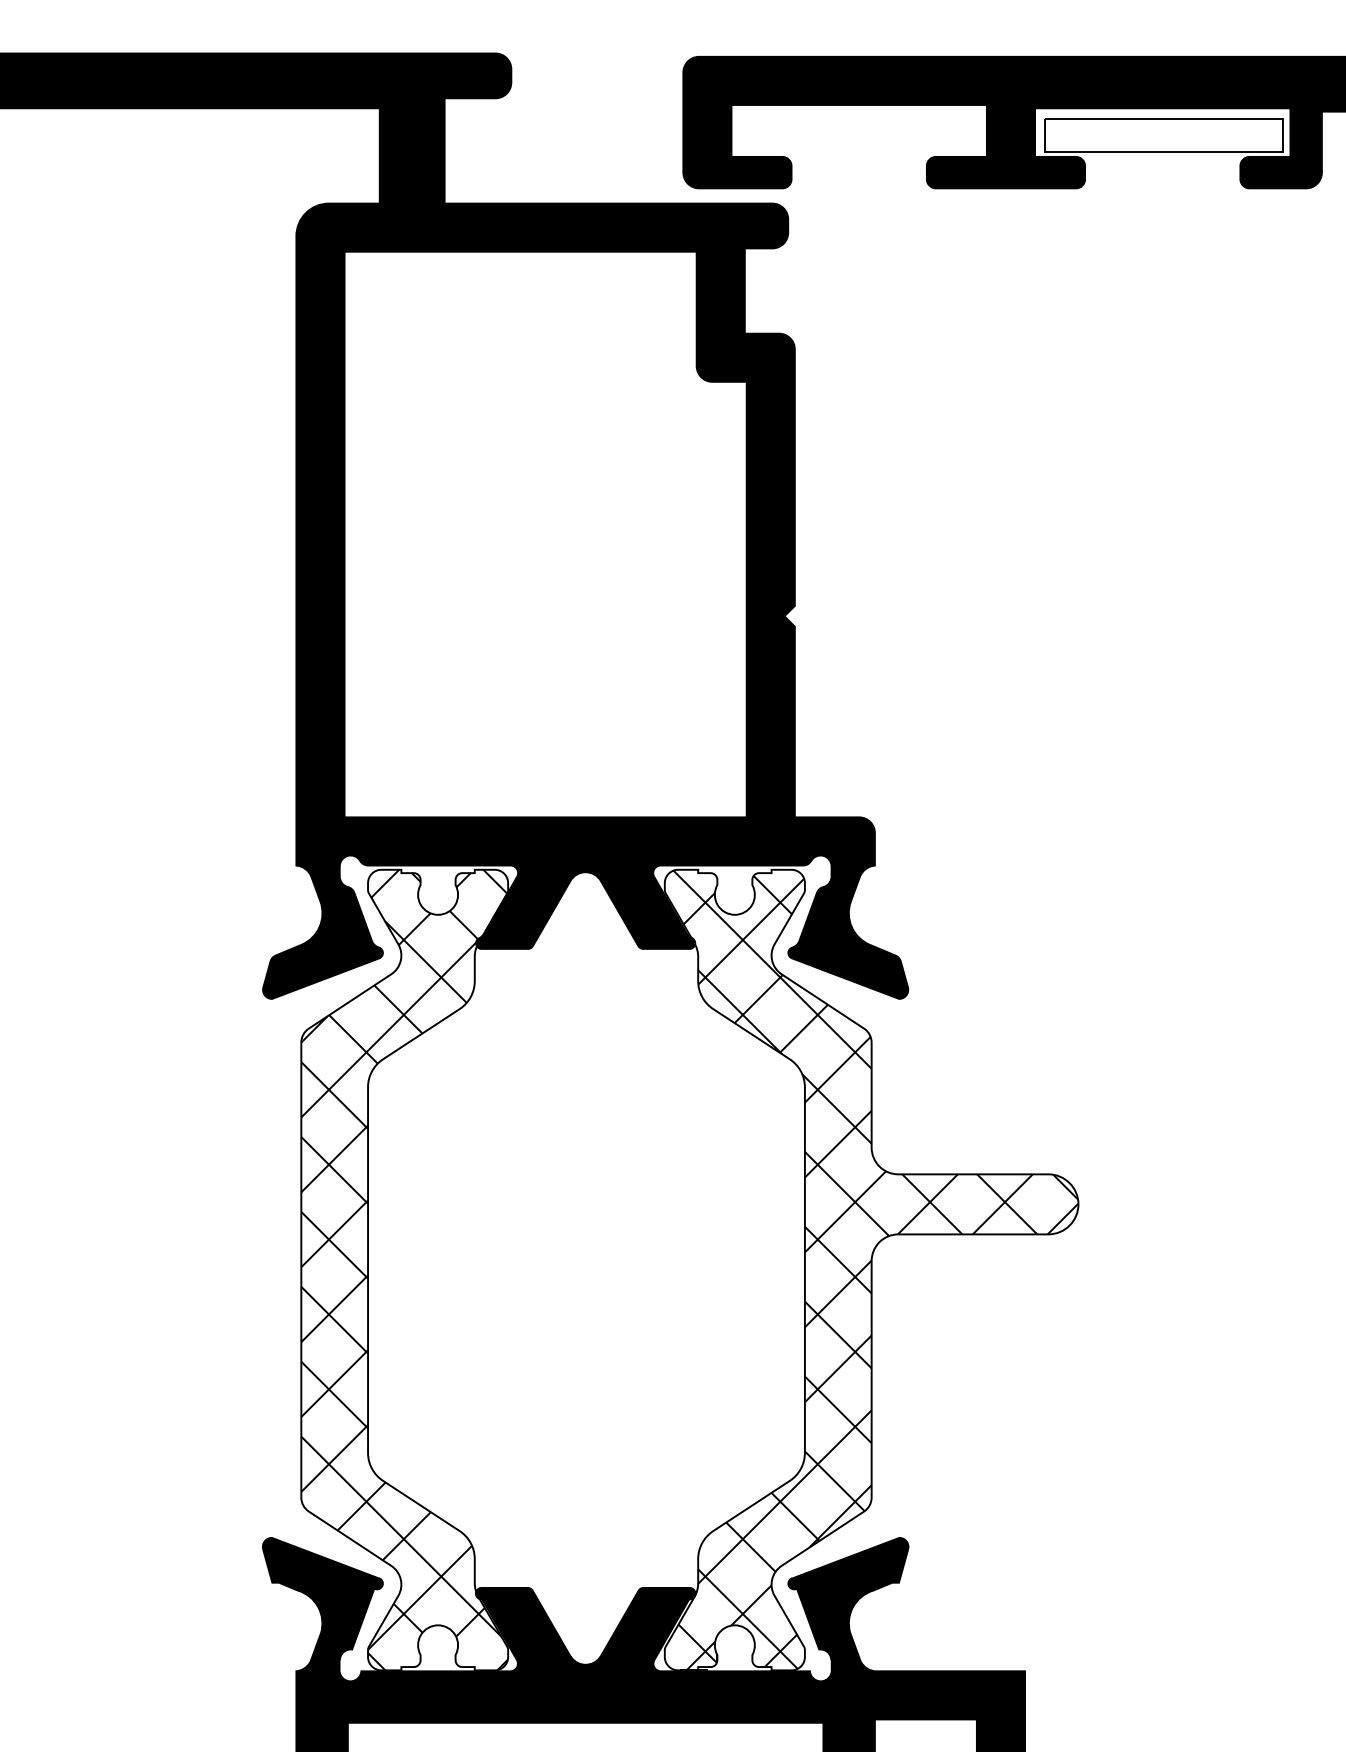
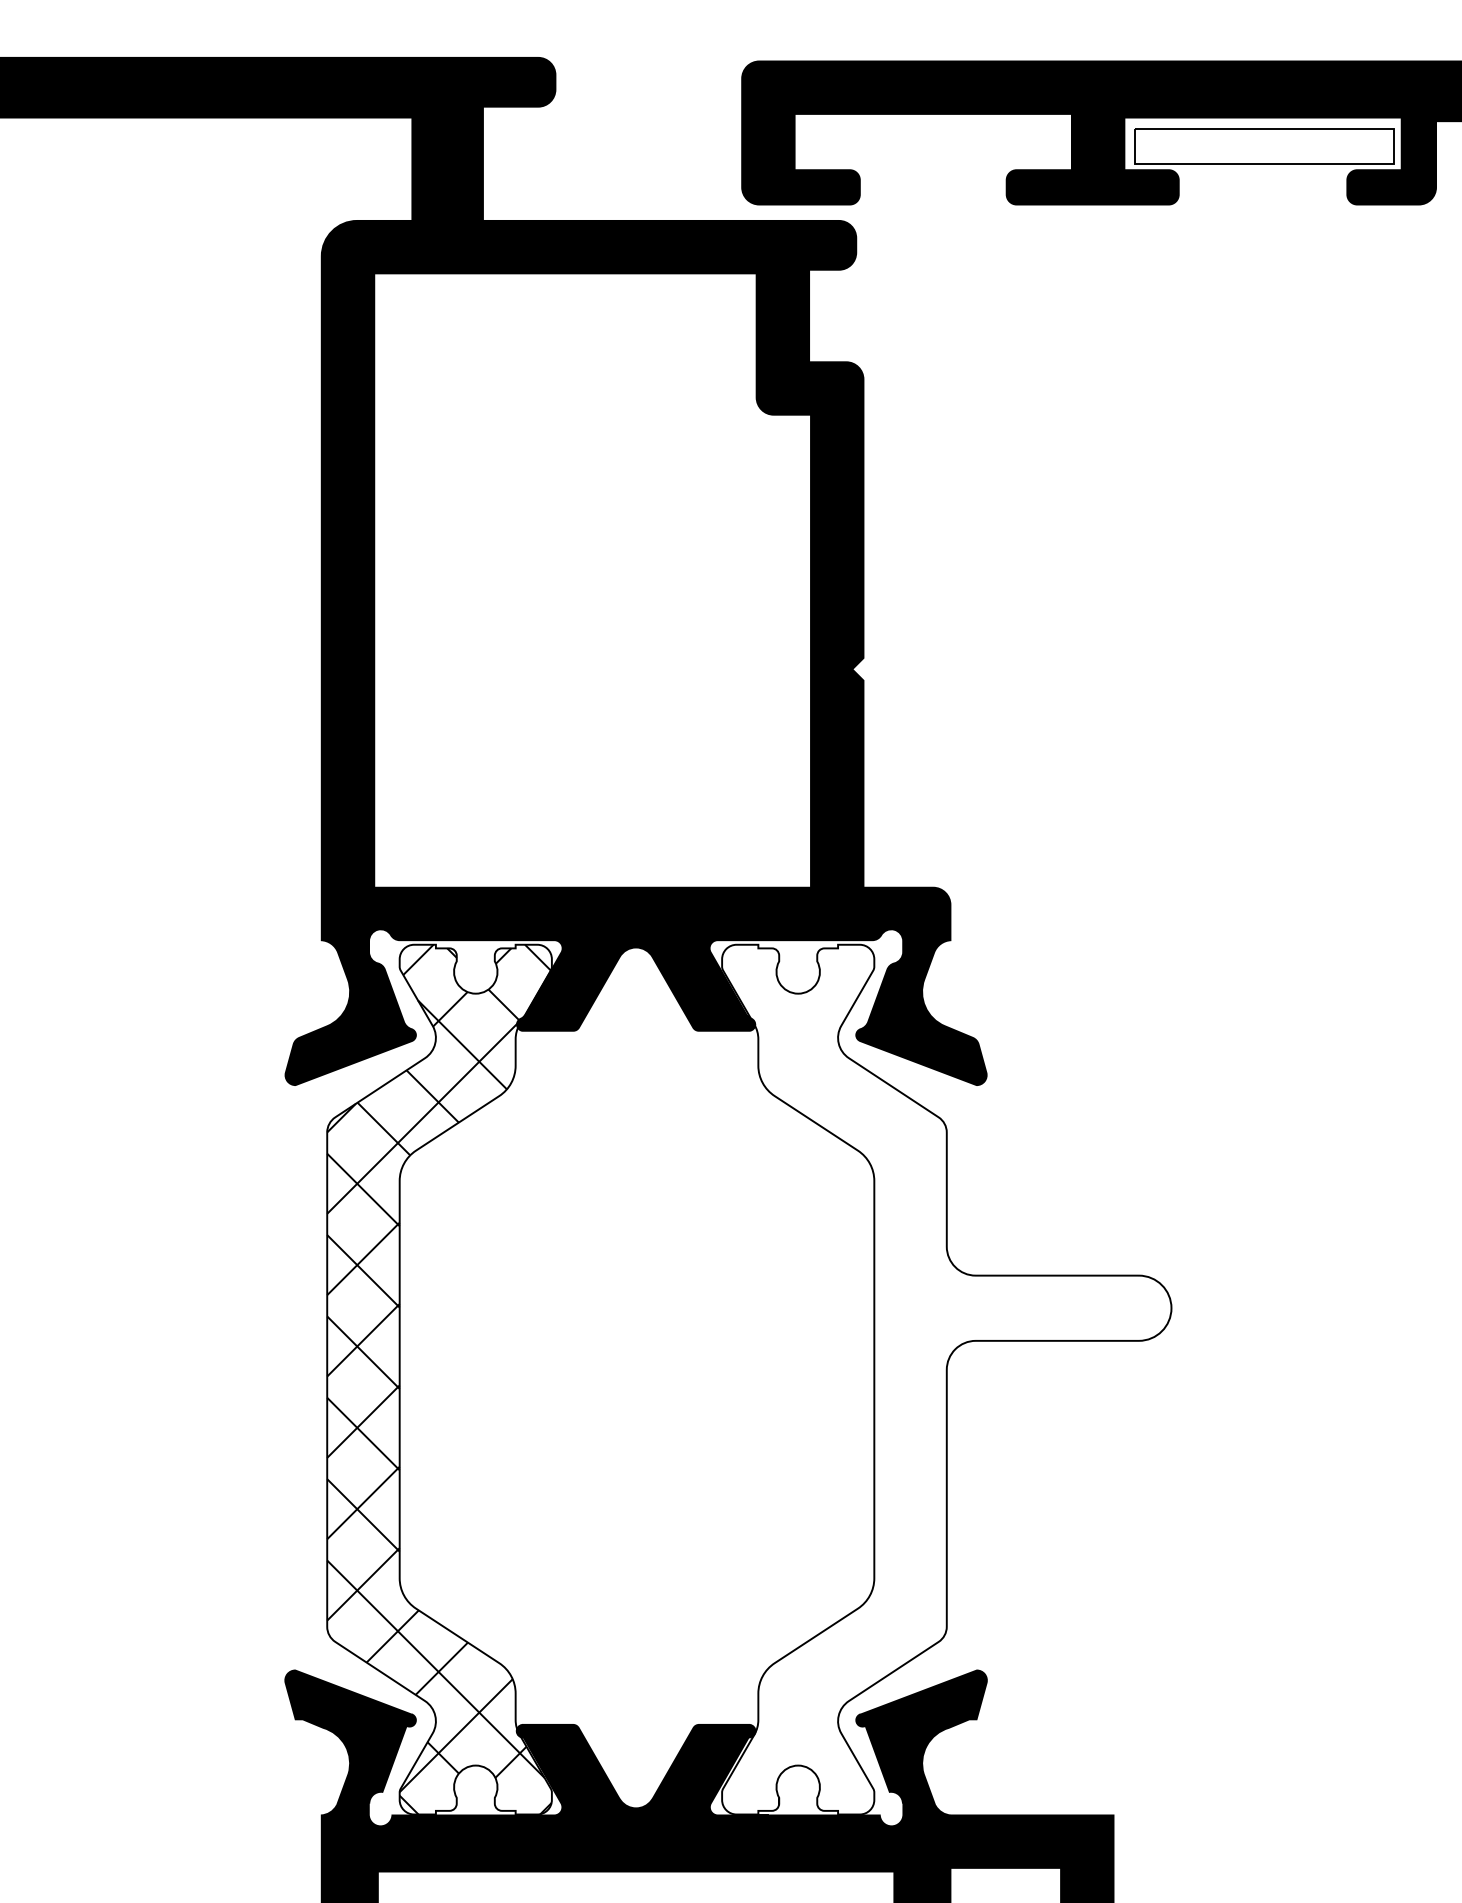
hatch: (875, 1270) -> (950, 1380), removed

